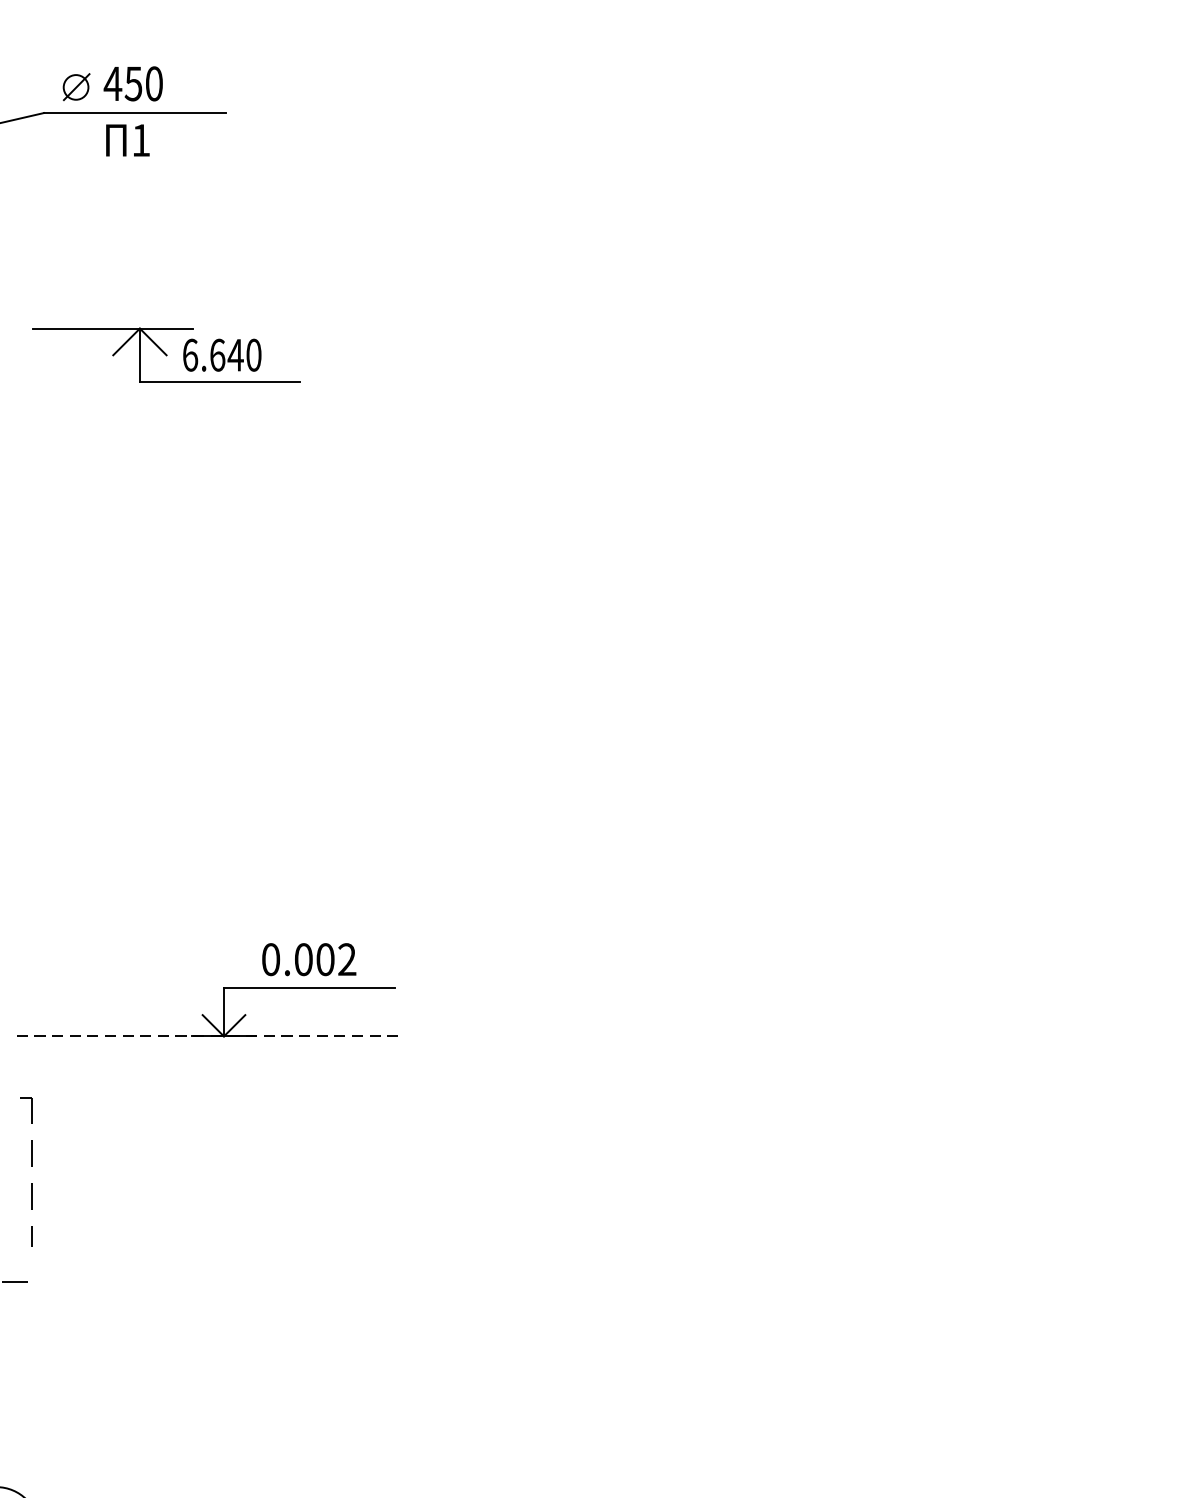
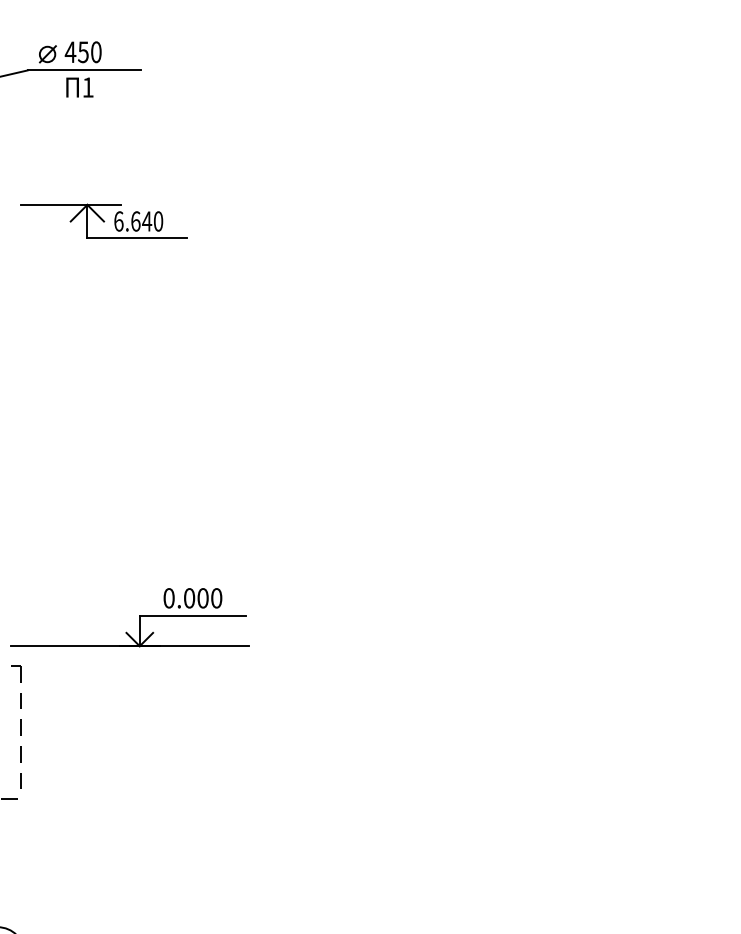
text: (347, 959) -> (216, 598), 0.002 -> 0.000
line: (209, 1036) -> (130, 646), dashed -> solid
part: (26, 1165) -> (16, 726), size x1.43

